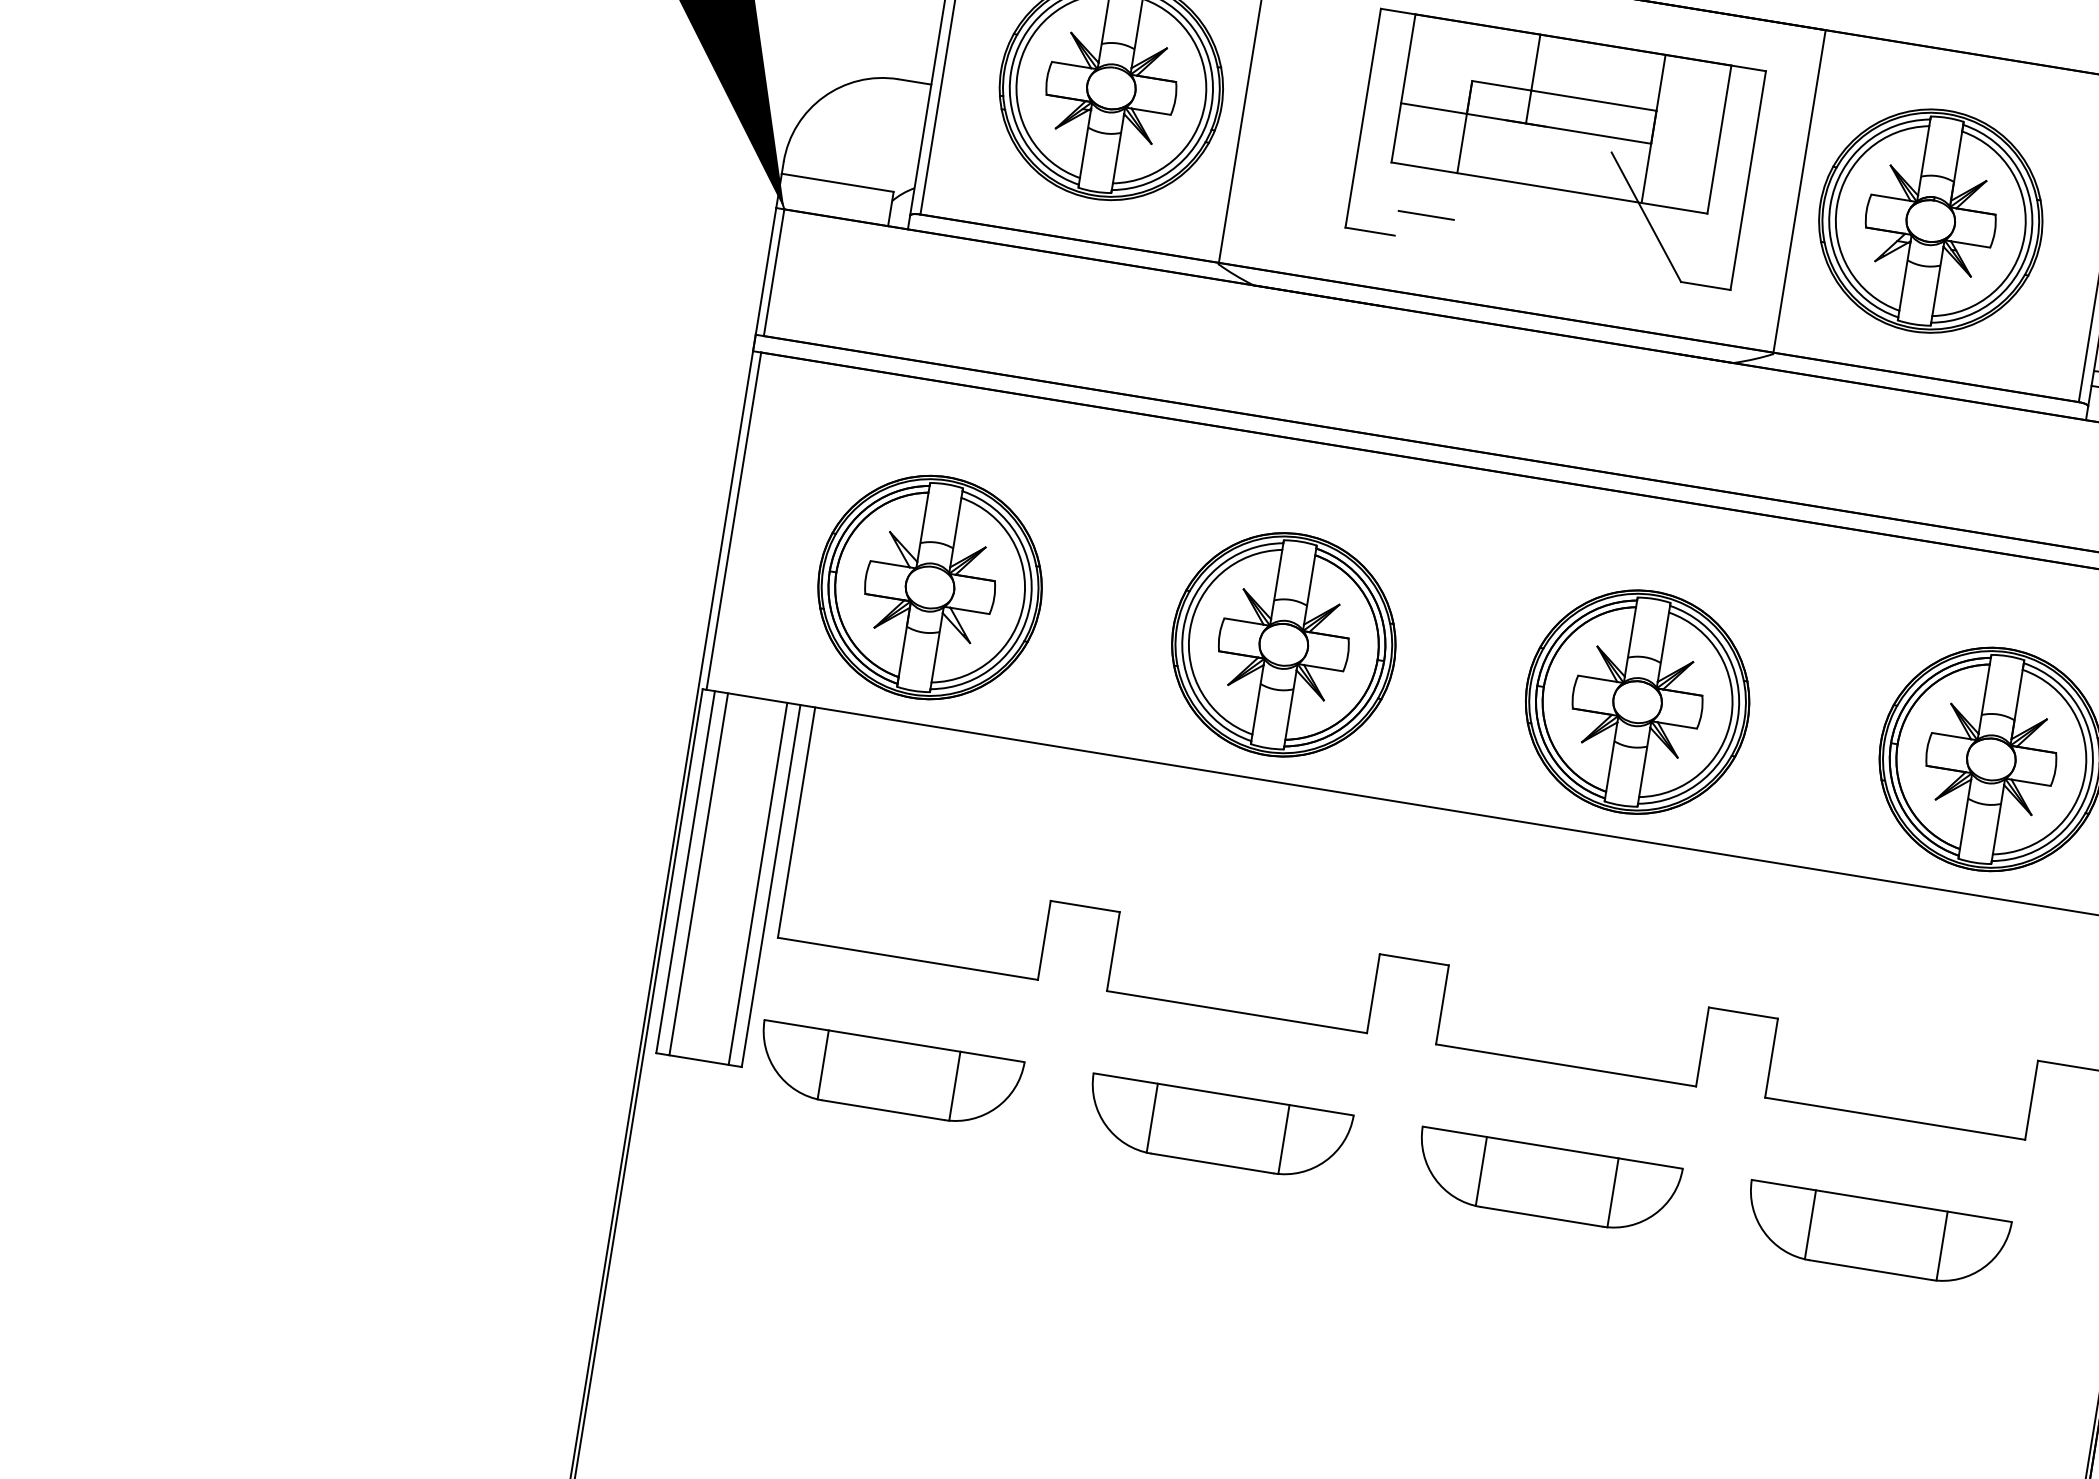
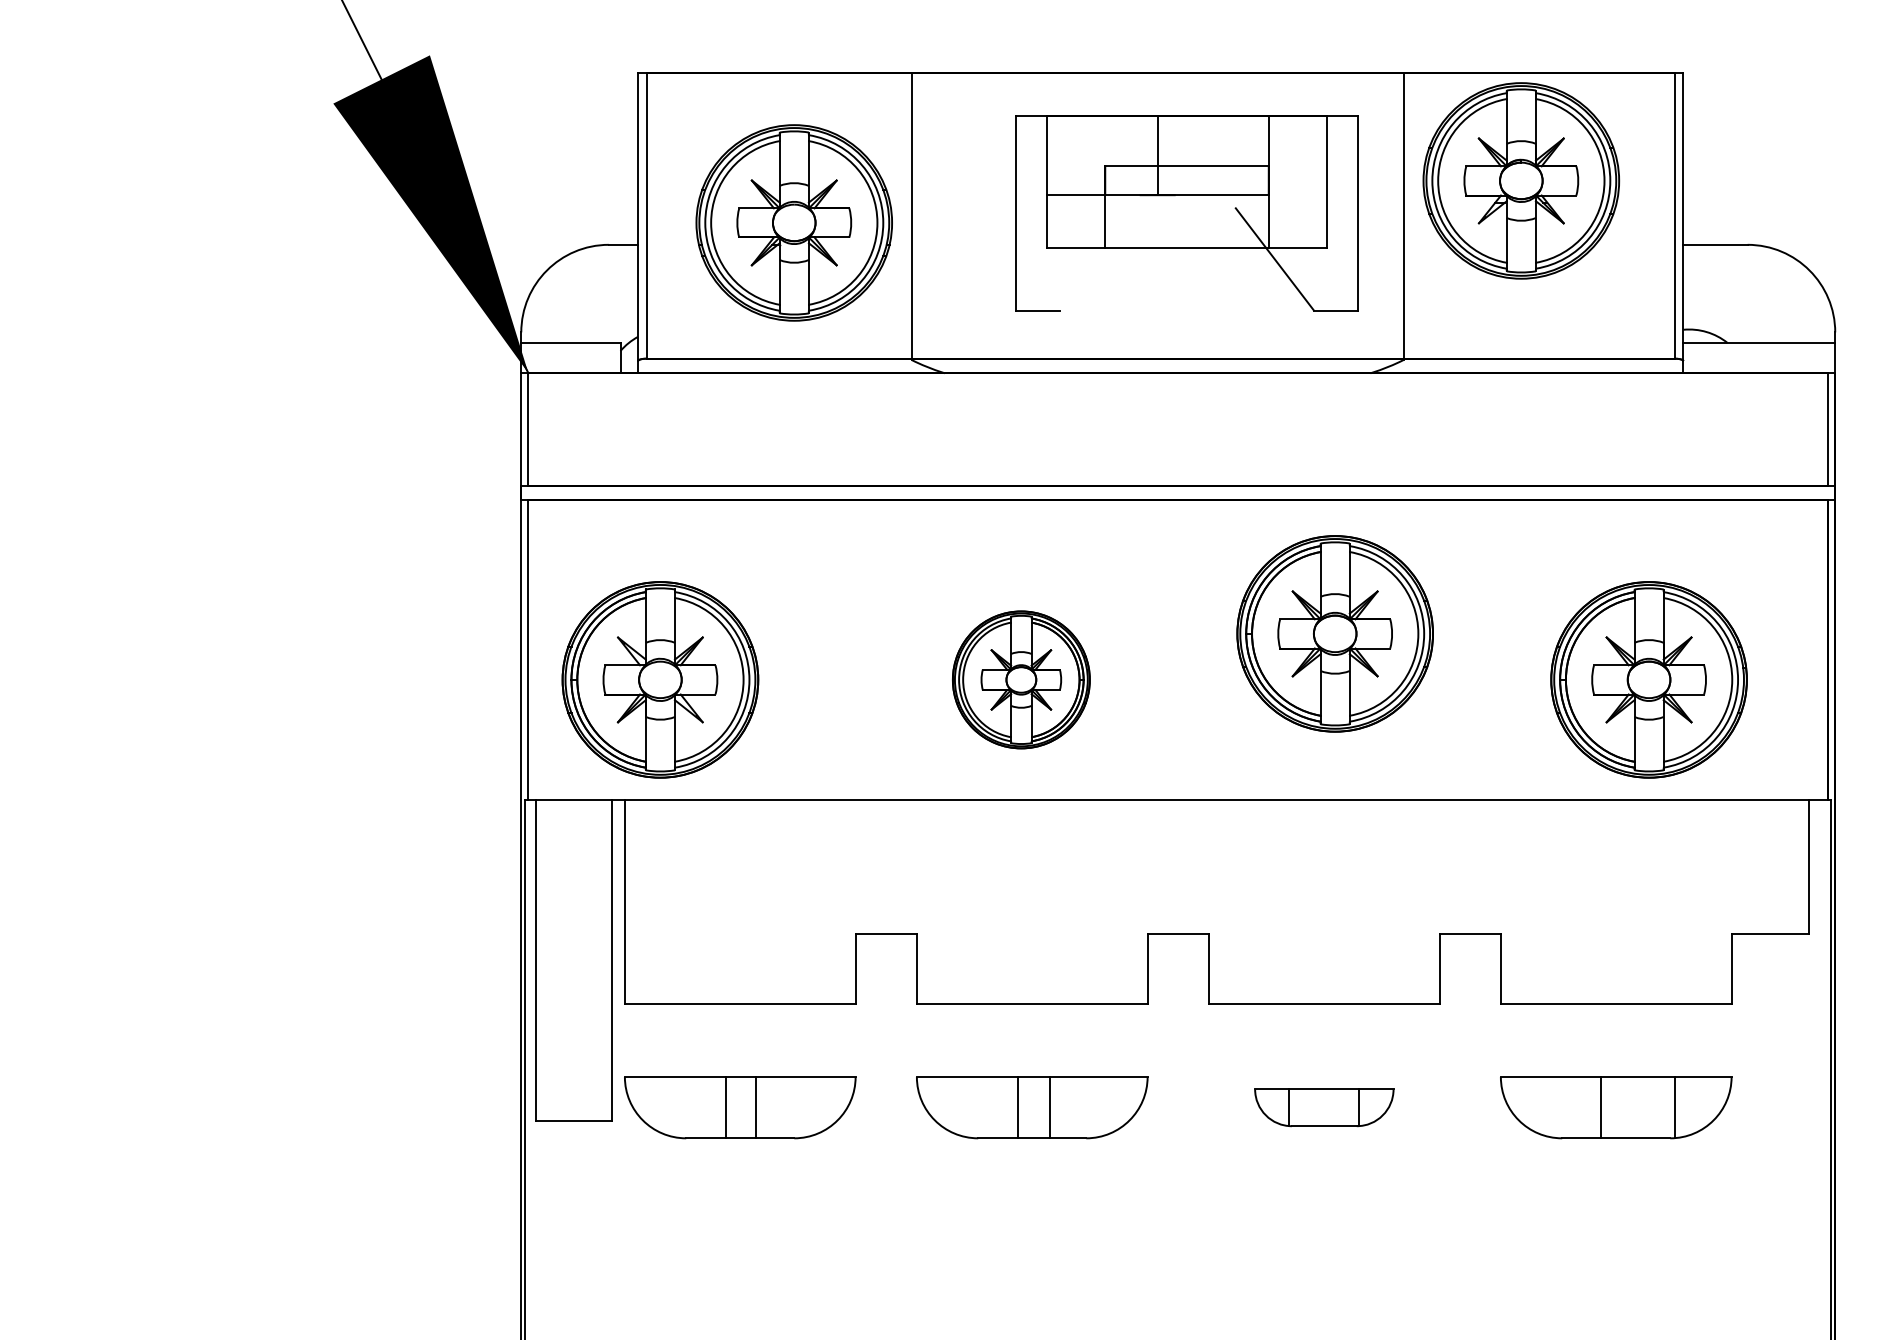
line: (1426, 215) -> (1084, 288), removed
part: (1931, 220) -> (1521, 180), moved
part: (930, 587) -> (660, 679), moved
part: (1284, 644) -> (1021, 679), size x0.7
part: (1636, 701) -> (1334, 633), moved
line: (698, 873) -> (547, 959), removed
line: (758, 883) -> (600, 959), removed
line: (822, 1064) -> (725, 1107), moved
line: (954, 1086) -> (755, 1107), moved
line: (1151, 1118) -> (1017, 1107), moved
line: (1283, 1139) -> (1049, 1107), moved
part: (1547, 1182) -> (1324, 1107), size x0.6
line: (1810, 1224) -> (1600, 1107), moved

